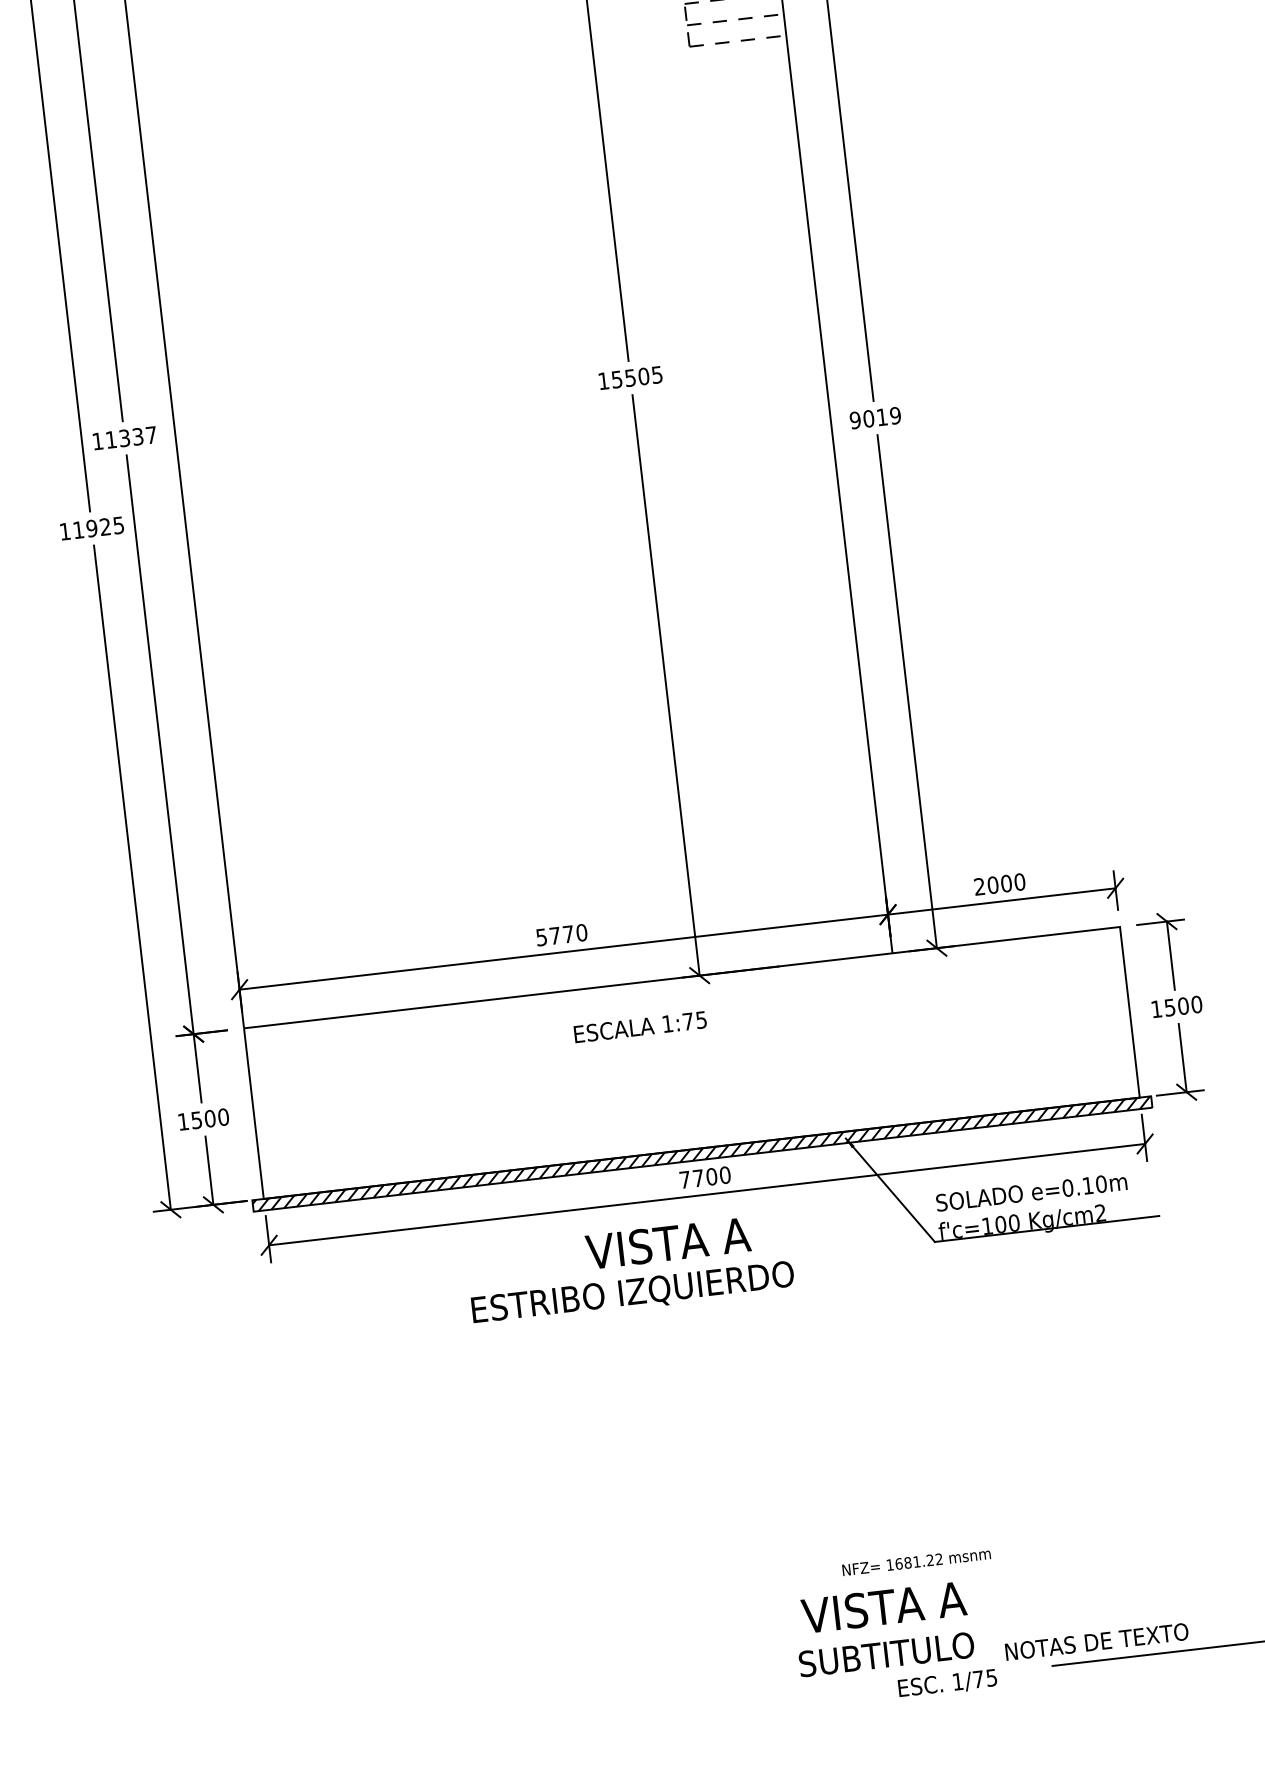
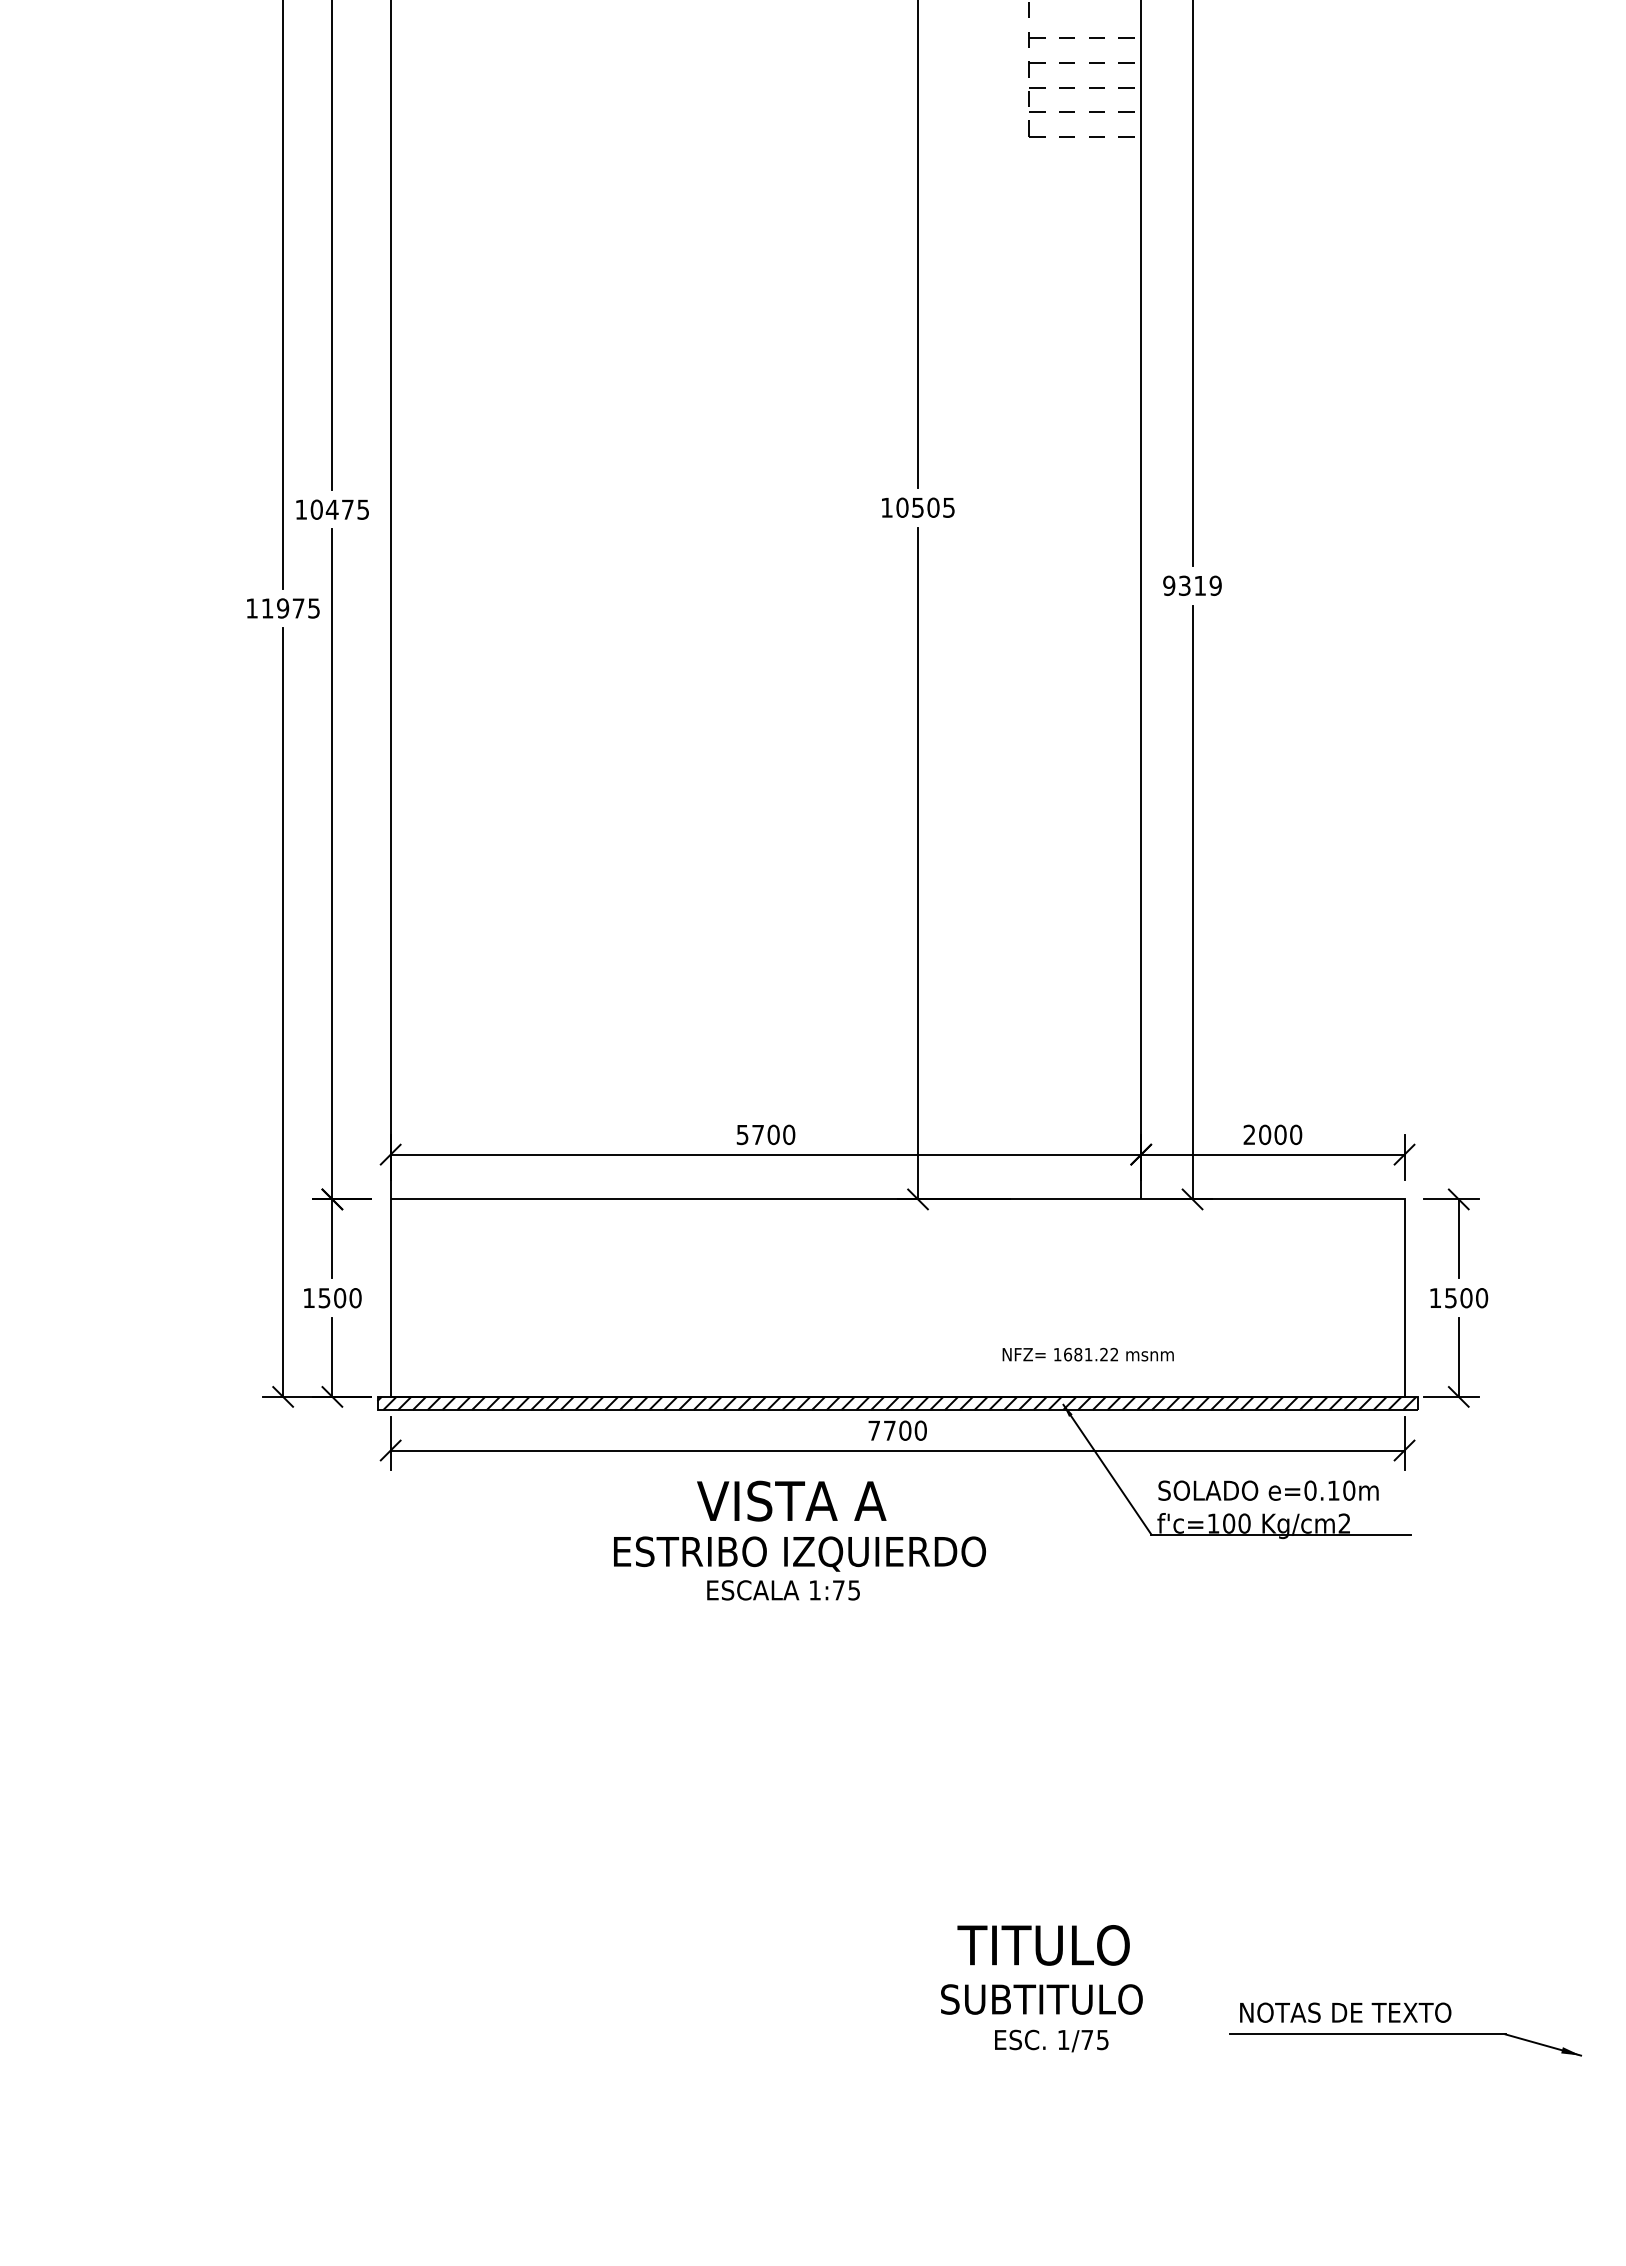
text: (617, 379) -> (902, 507), 15505 -> 10505
text: (868, 418) -> (1184, 585), 9019 -> 9319
text: (130, 437) -> (339, 509), 11337 -> 10475
text: (105, 527) -> (298, 608), 11925 -> 11975
text: (568, 934) -> (773, 1134), 5770 -> 5700
text: (640, 1027) -> (783, 1590), moved
text: (667, 1242) -> (791, 1500), moved
text: (915, 1561) -> (1087, 1354), moved
text: (883, 1607) -> (1044, 1945), VISTA A -> TITULO
text: (1096, 1641) -> (1345, 2012), moved
text: (947, 1683) -> (1051, 2040), moved

